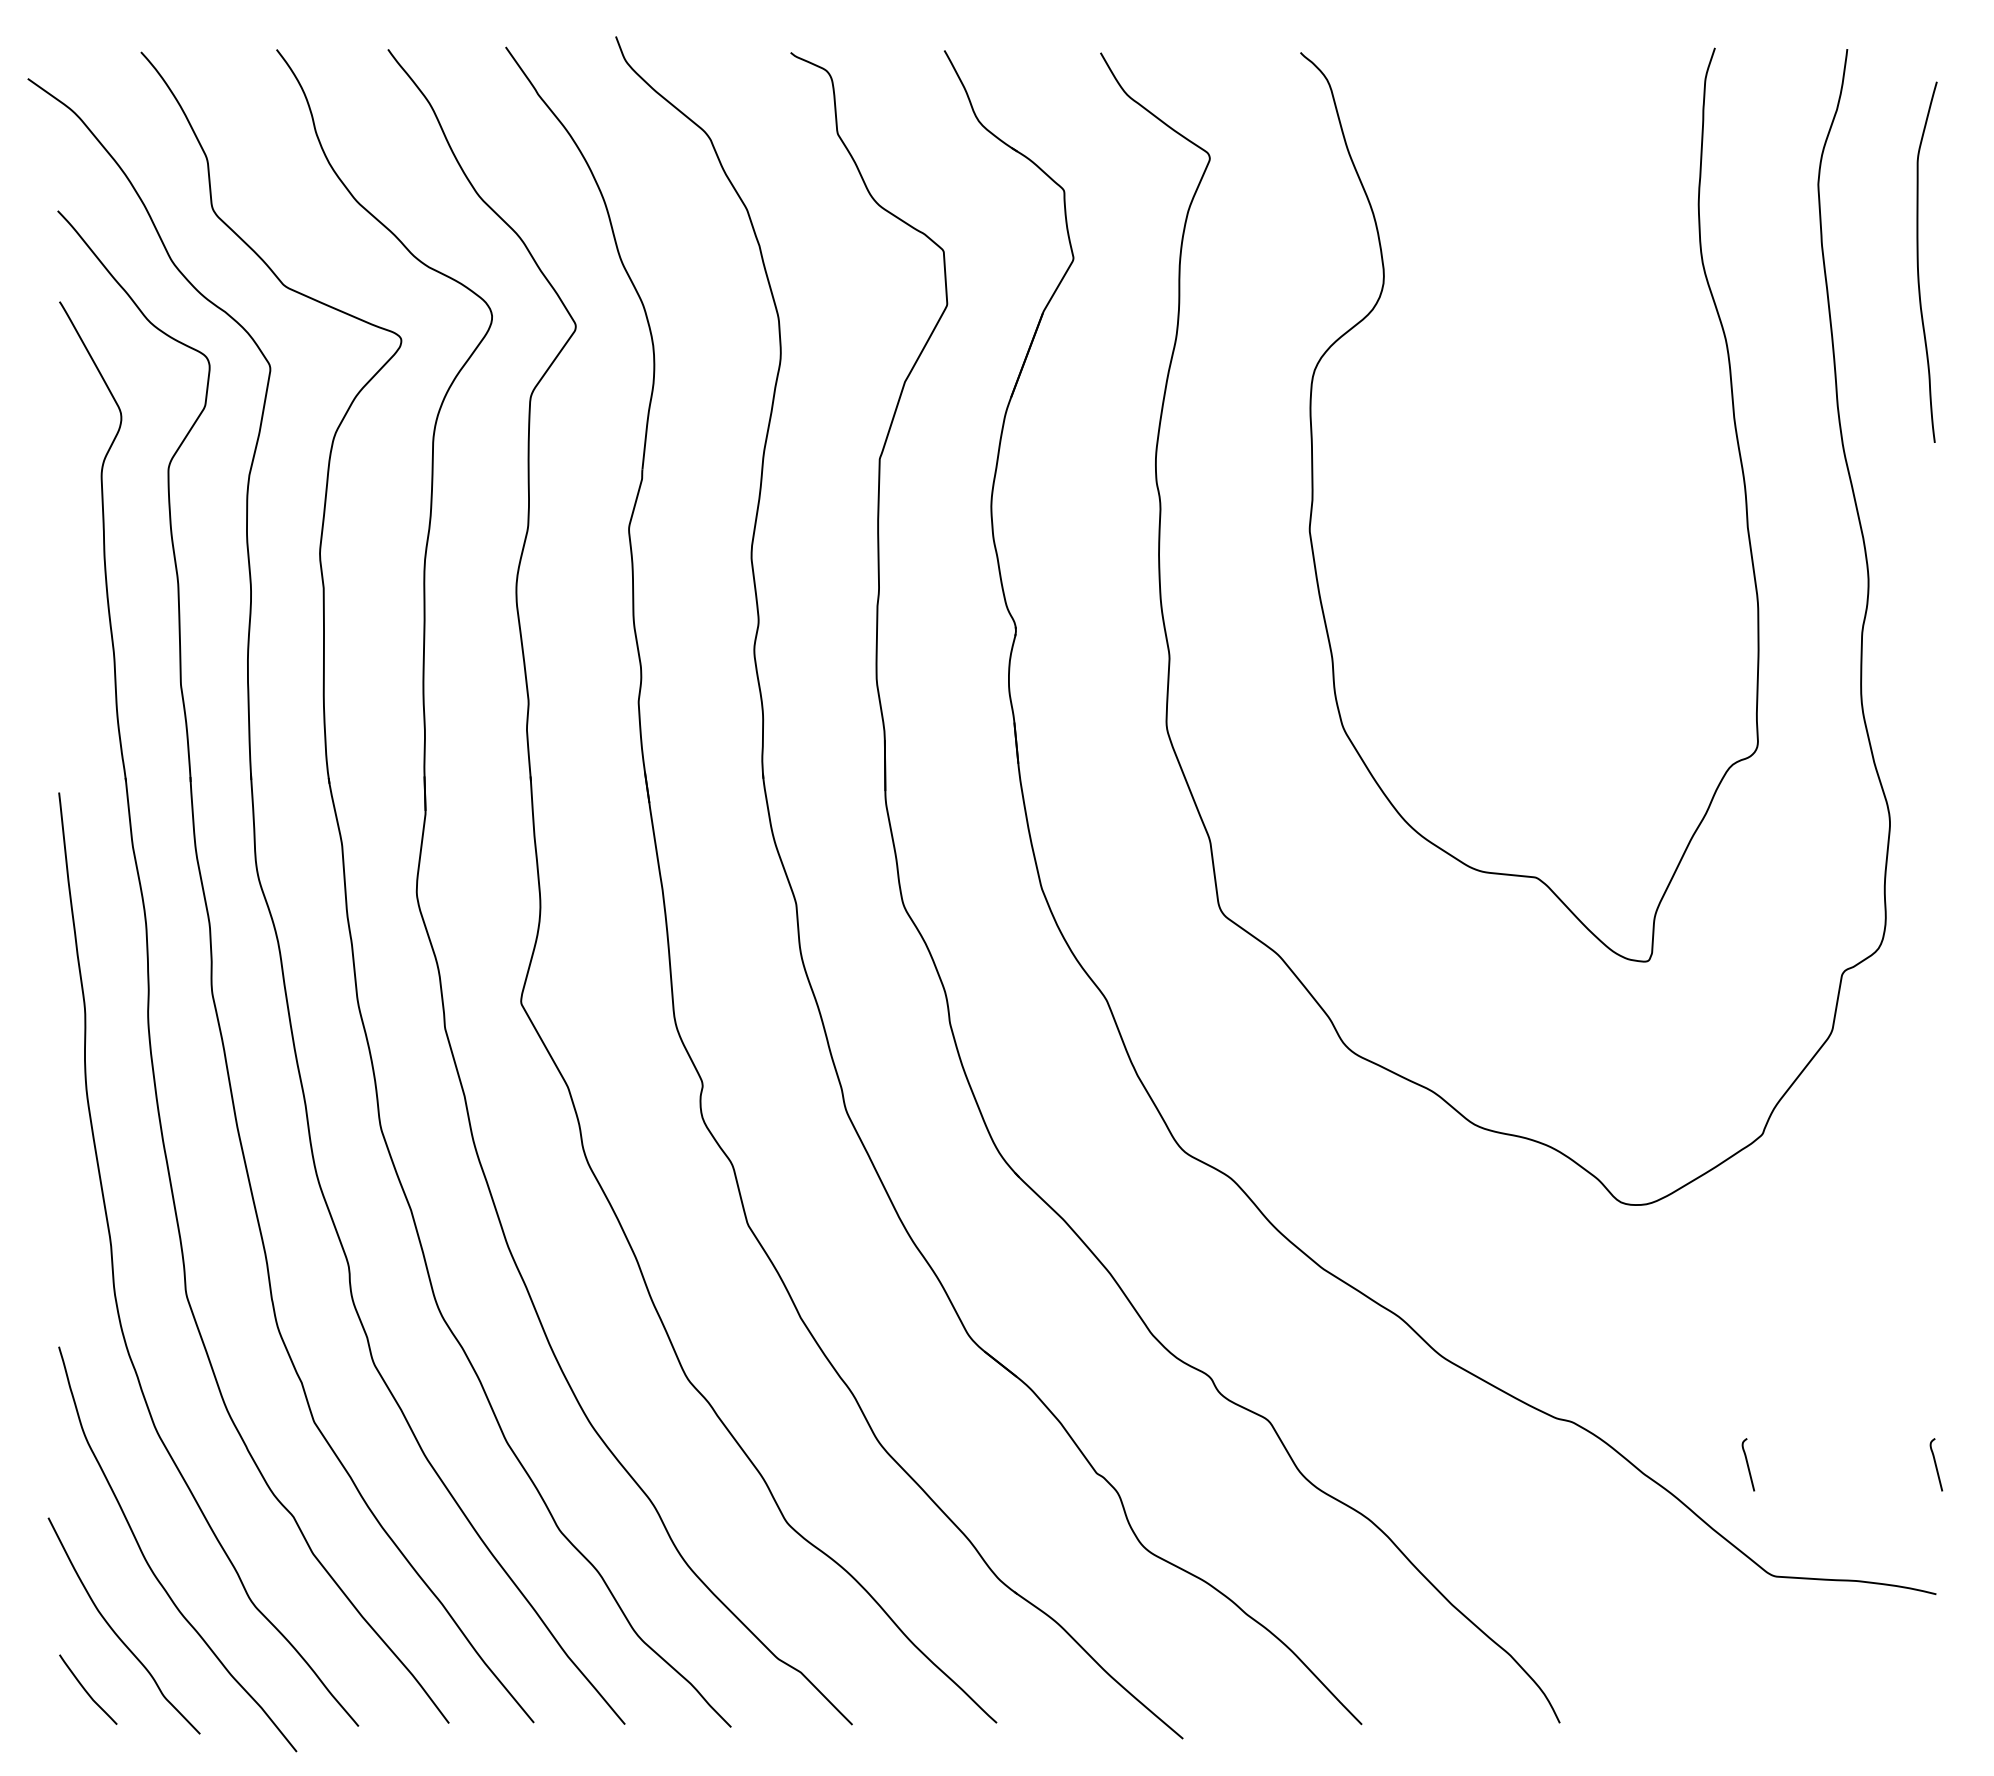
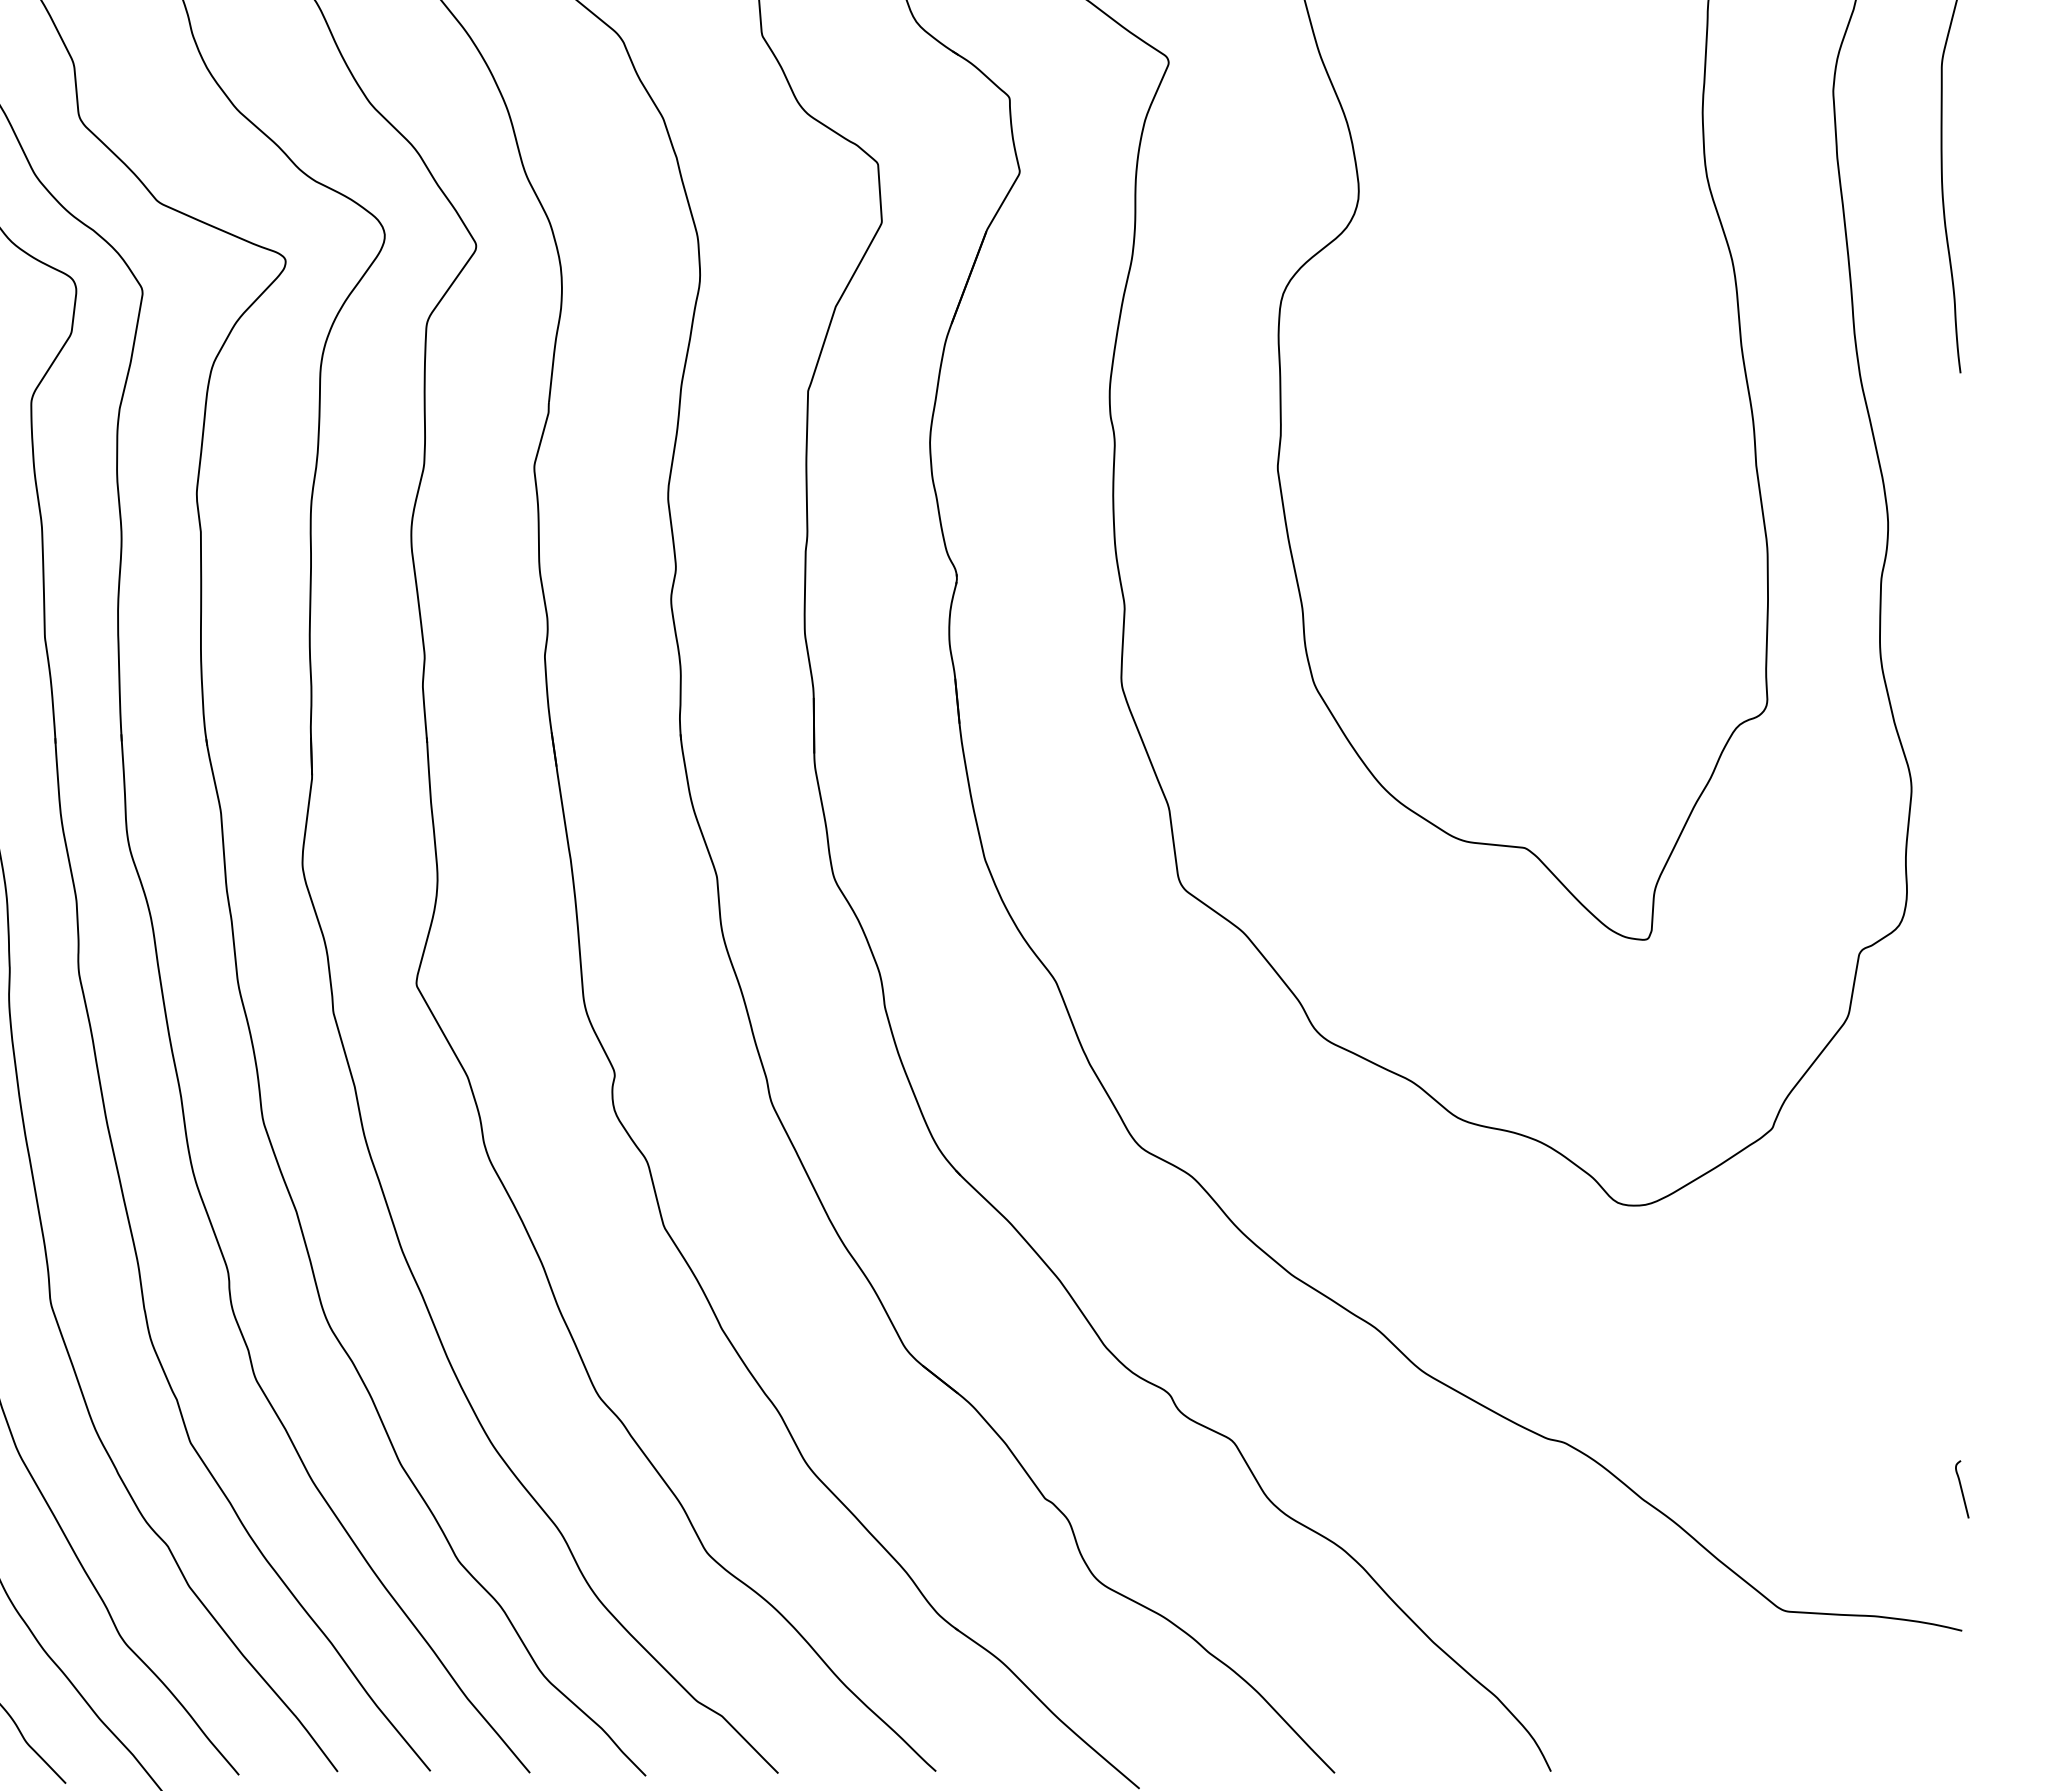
curve: (1748, 1464) -> (1757, 1489), removed

